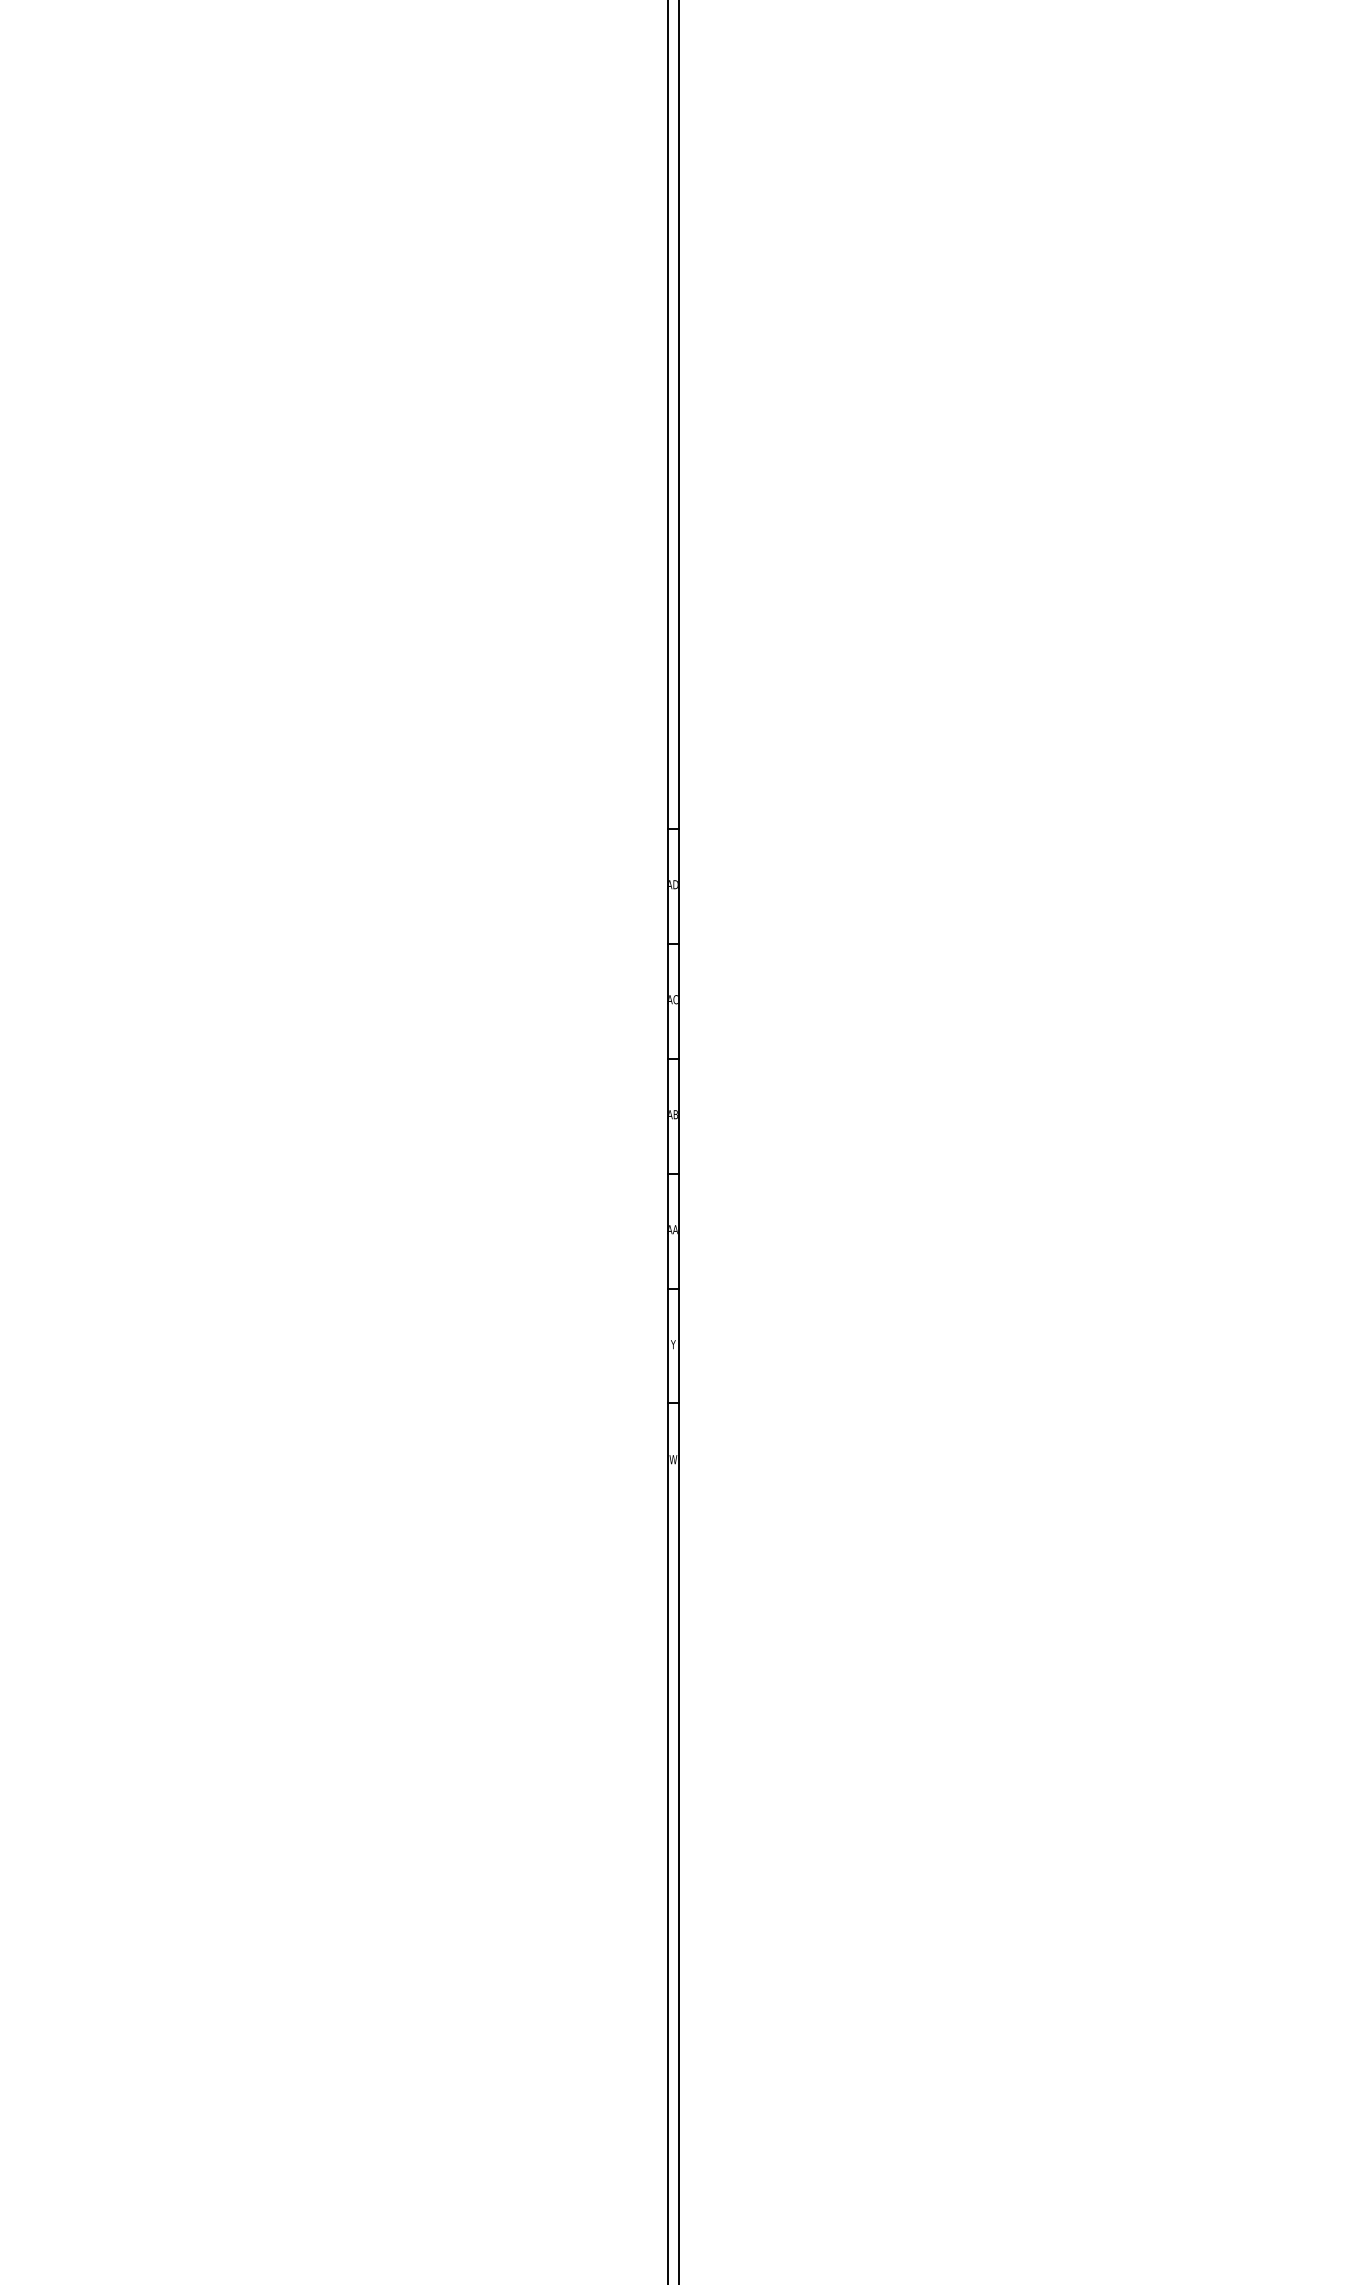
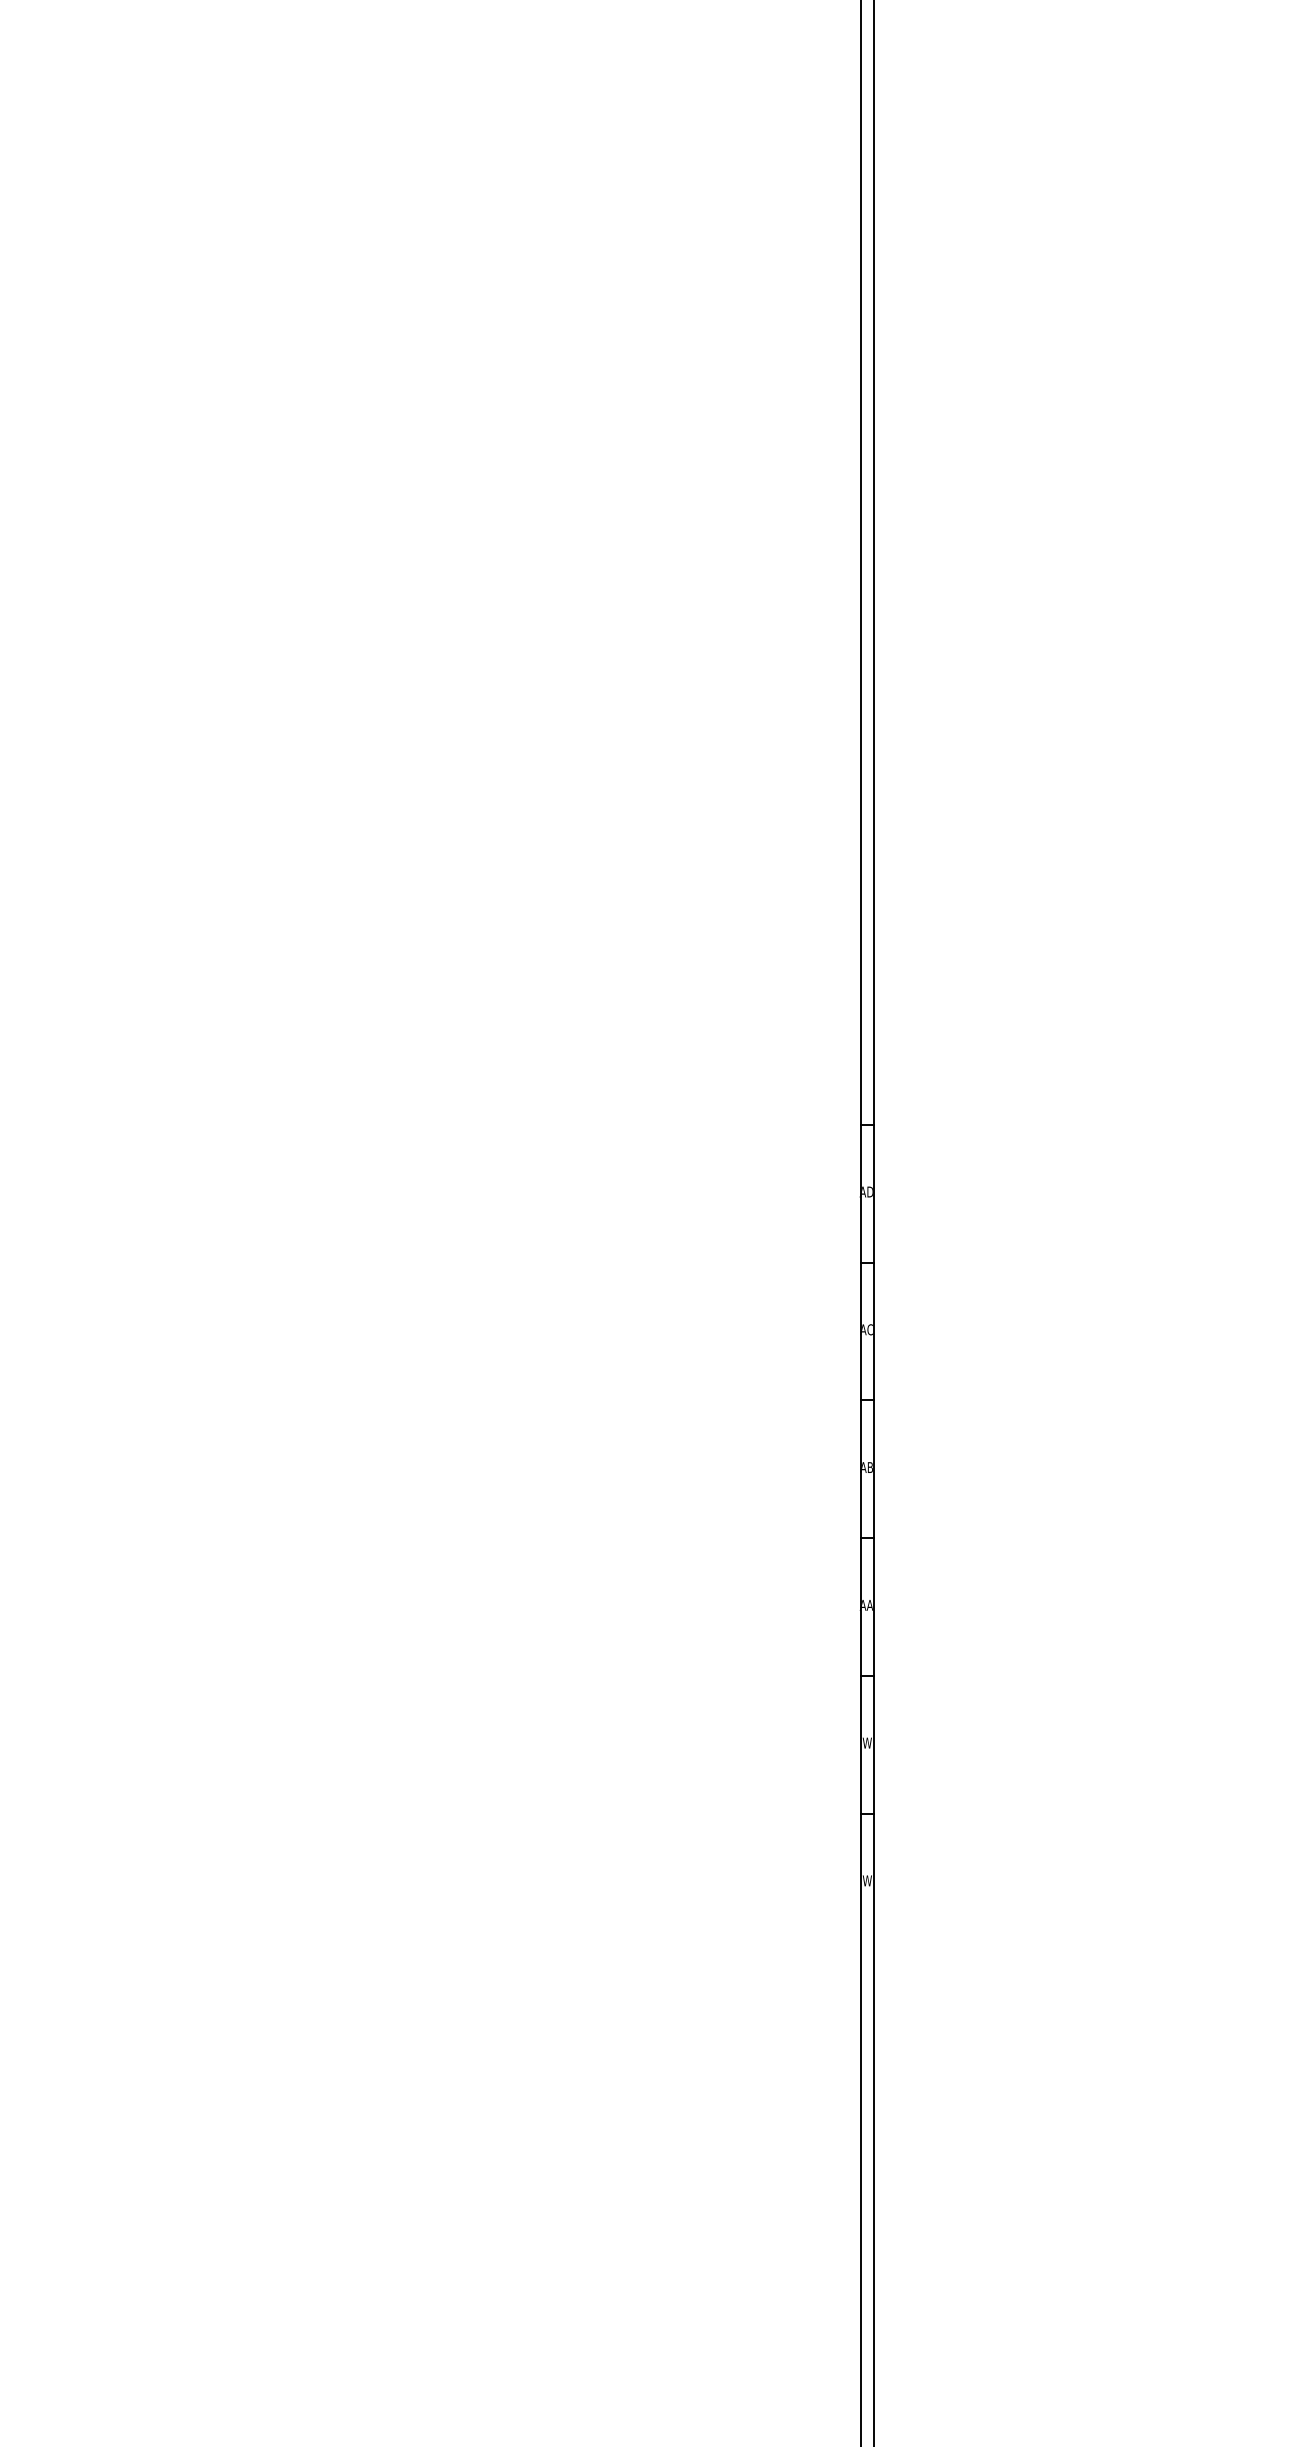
text: (673, 1344) -> (867, 1742), Y -> W

